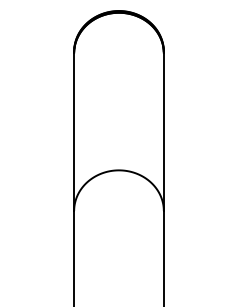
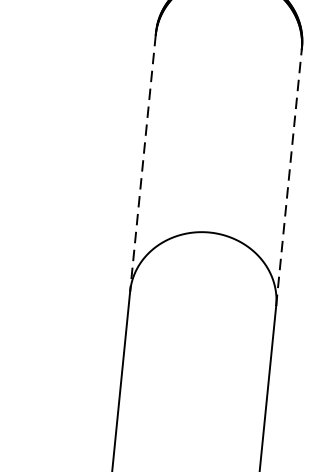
line: (74, 132) -> (143, 163), solid -> dashed
line: (163, 132) -> (288, 178), solid -> dashed

